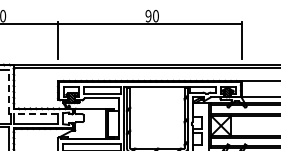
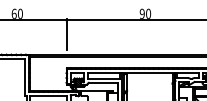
line: (8, 92) -> (24, 77), dashed -> solid
line: (36, 114) -> (48, 96), dashed -> solid

